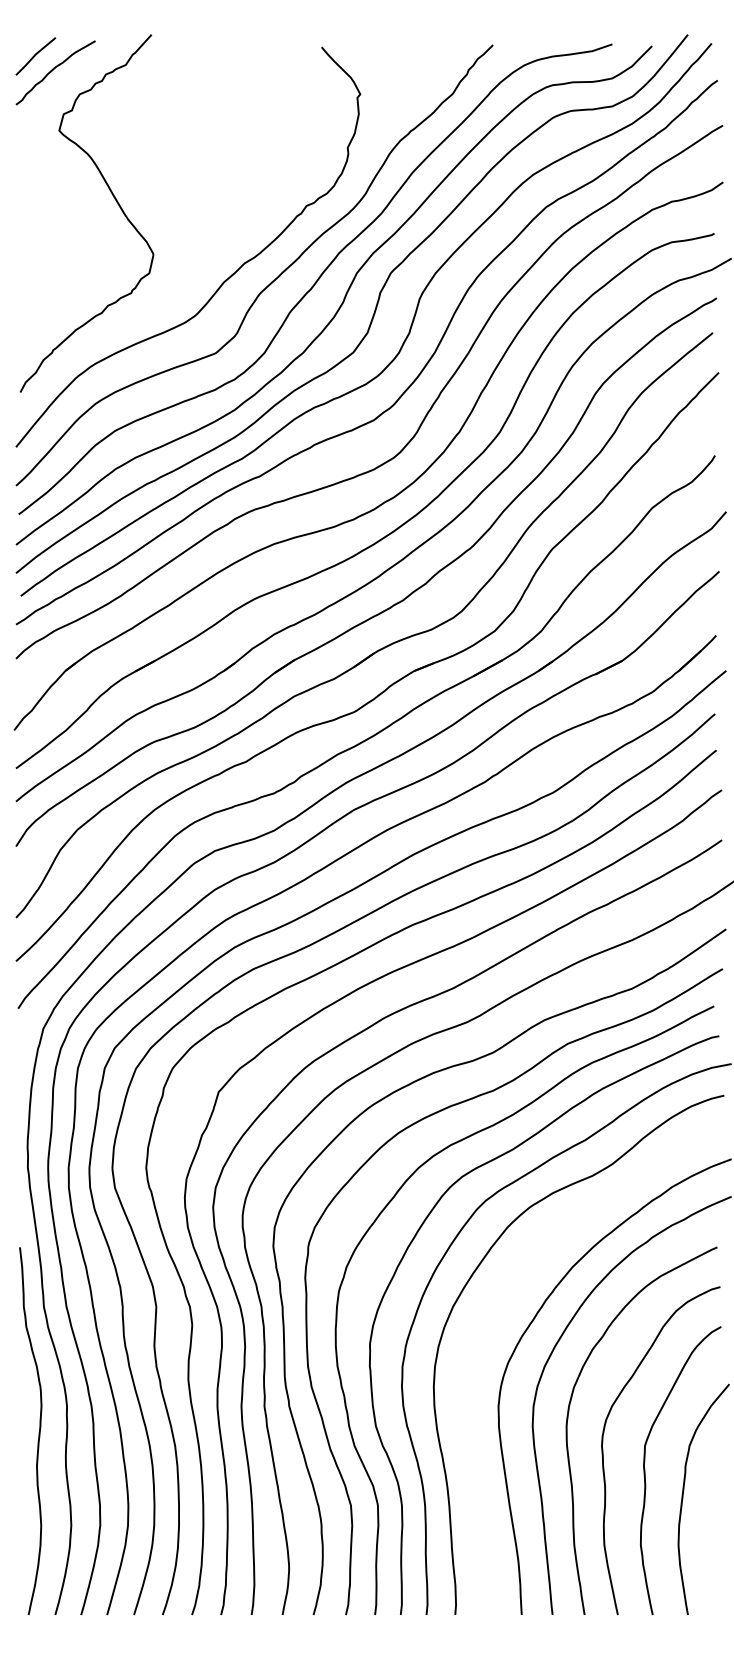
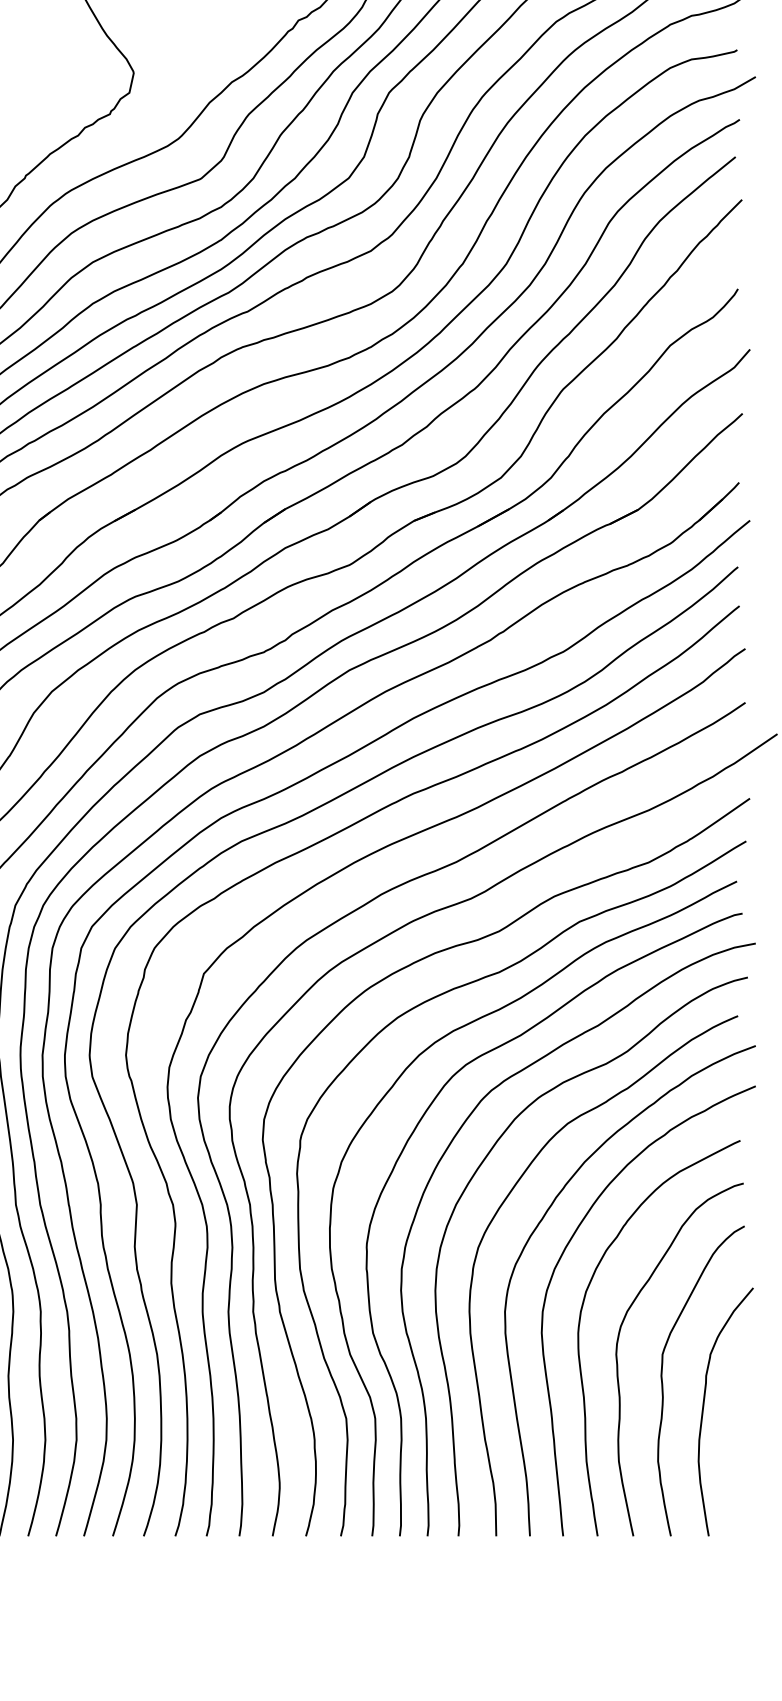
curve: (494, 1310) -> (500, 1208), added

